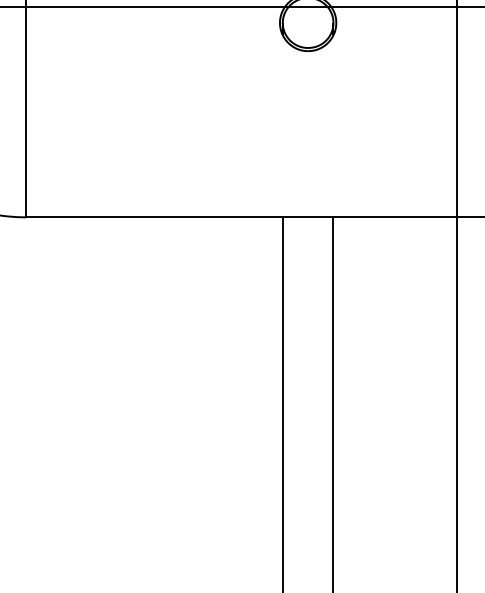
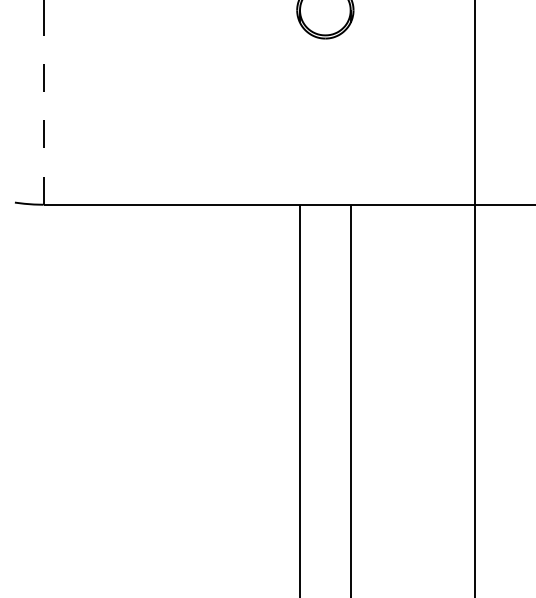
line: (26, 120) -> (43, 107), solid -> dashed

